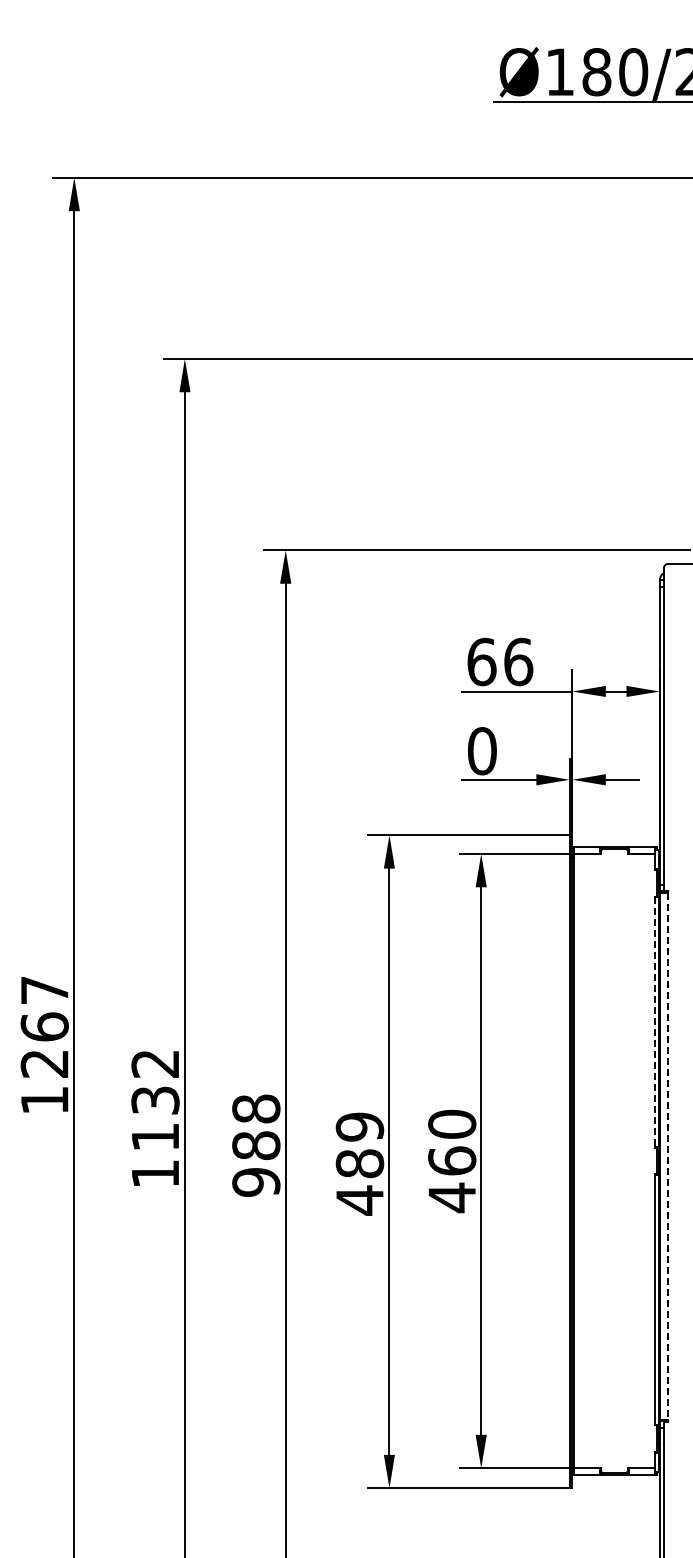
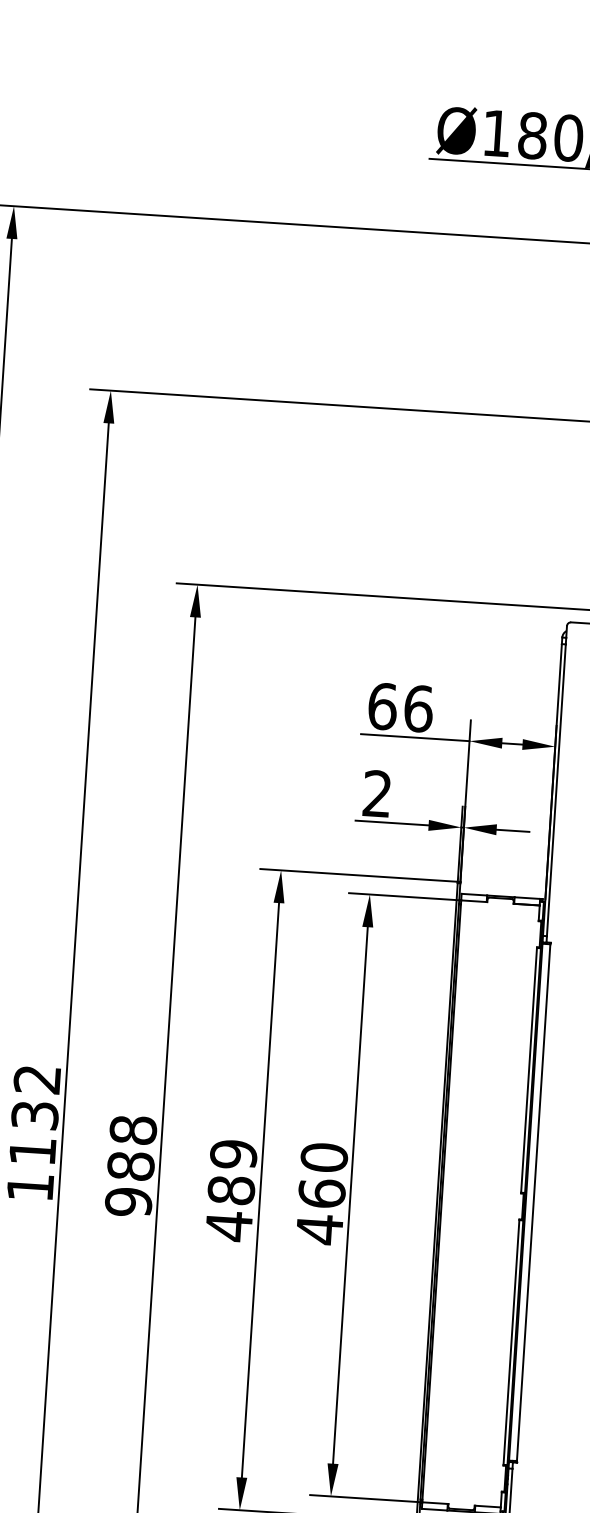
text: (482, 751) -> (377, 794), 0 -> 2
line: (654, 1022) -> (528, 1070), dashed -> solid
line: (667, 1156) -> (533, 1202), dashed -> solid

